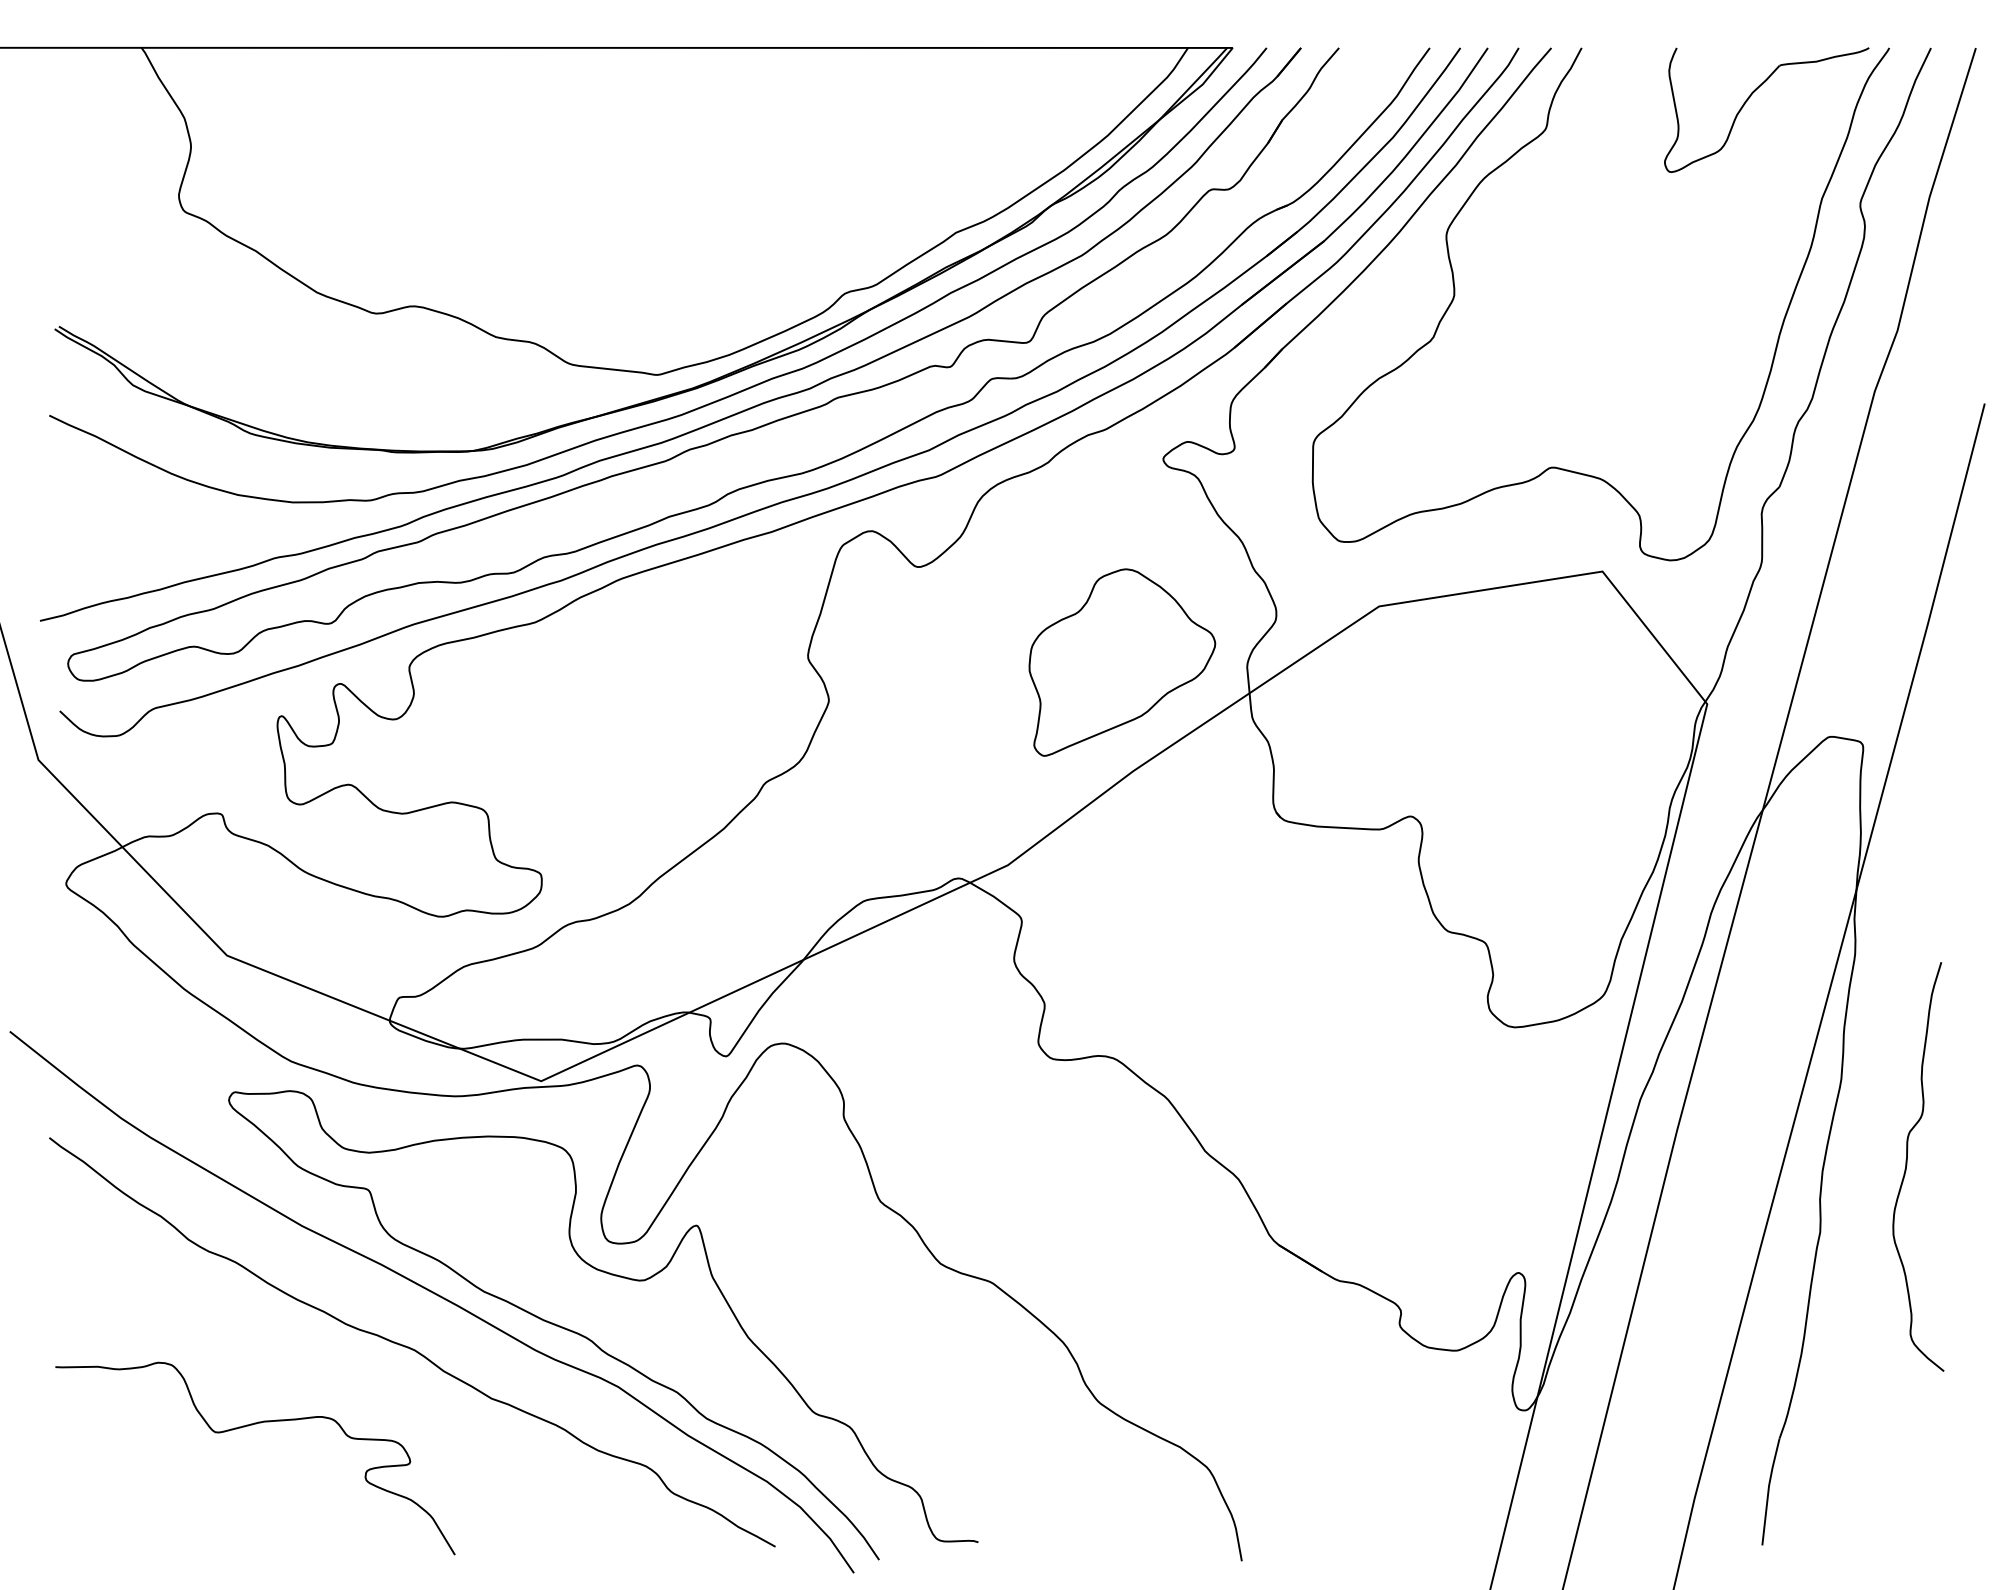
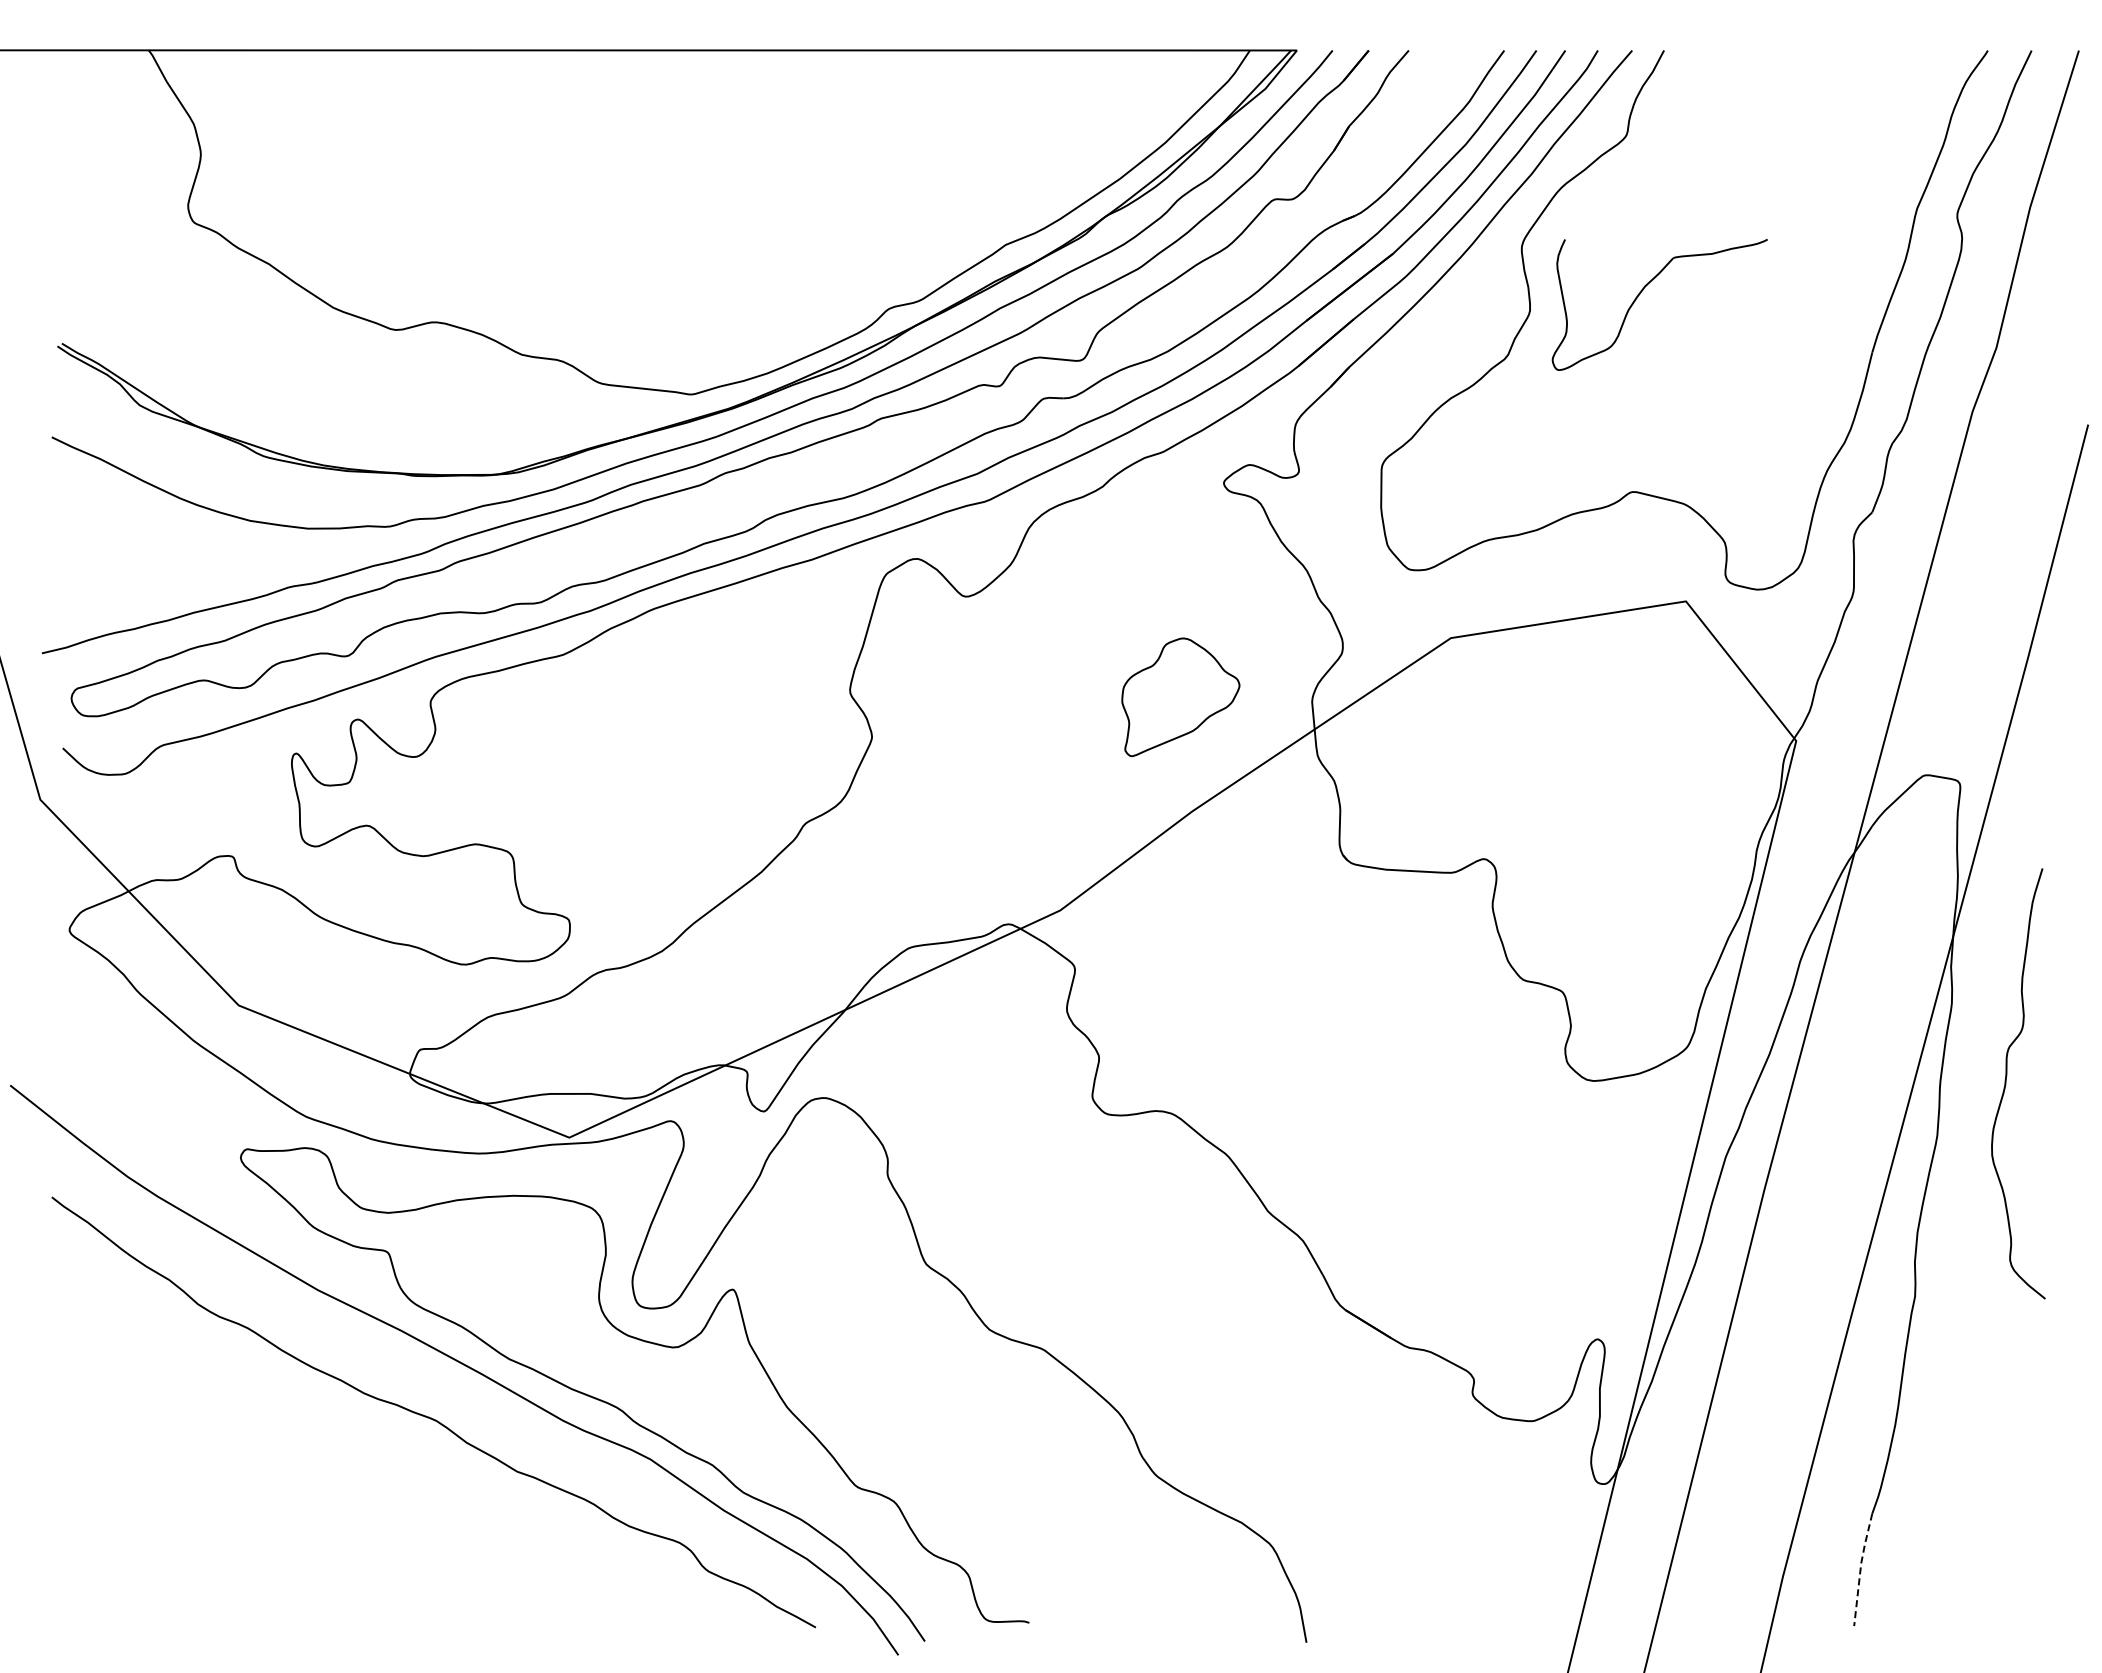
part: (1751, 96) -> (1643, 290), moved
part: (1122, 662) -> (1180, 697), size x0.6
curve: (1907, 1166) -> (2006, 1083), moved
curve: (246, 1427) -> (259, 1501), removed
line: (1768, 1490) -> (1860, 1568), solid -> dashed

